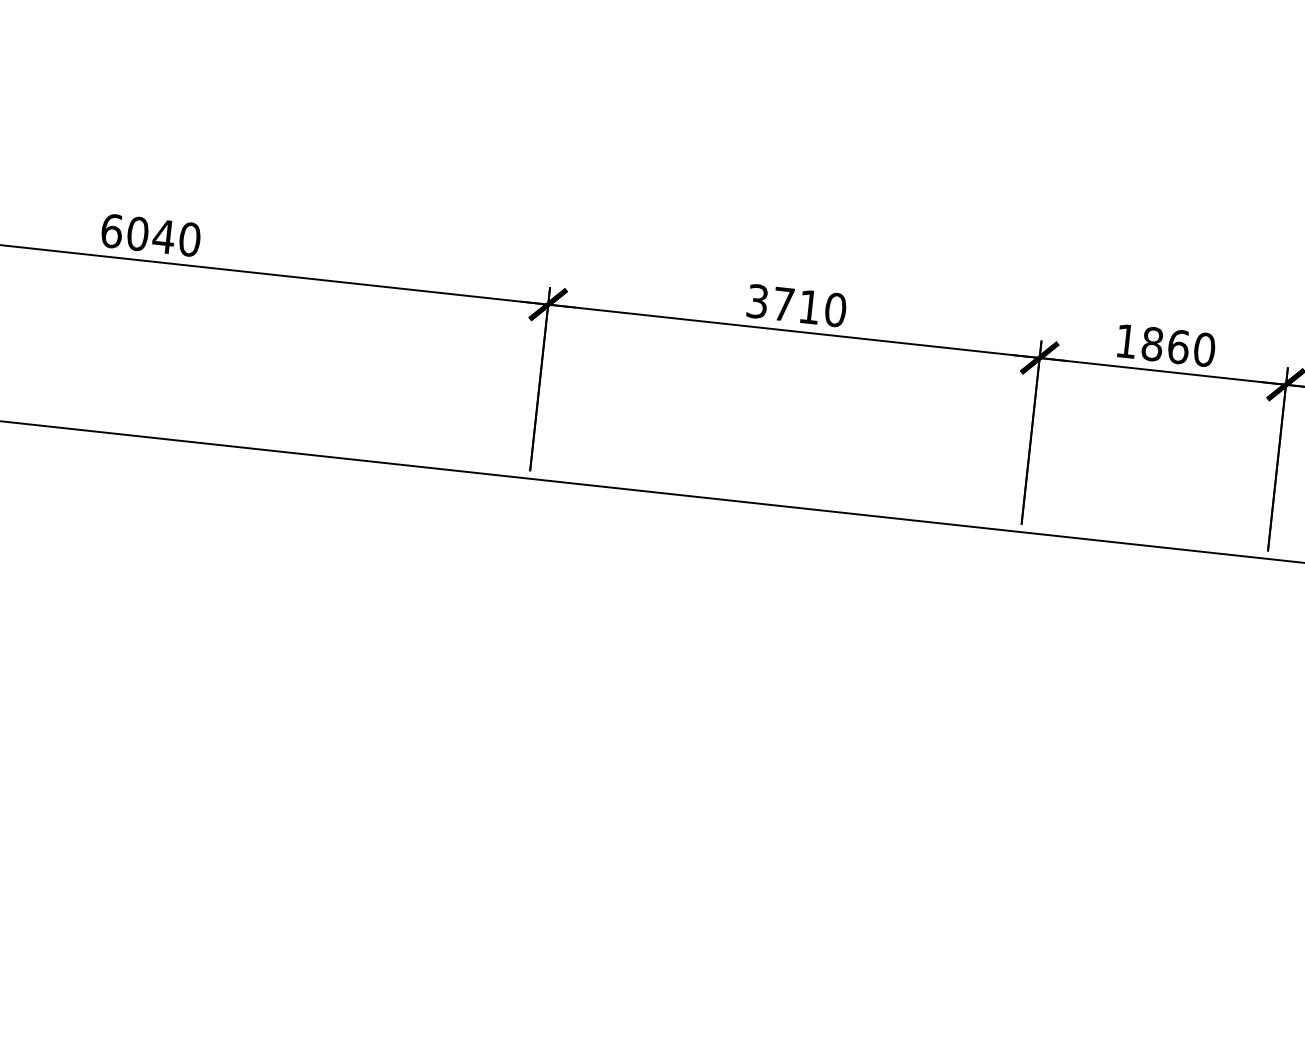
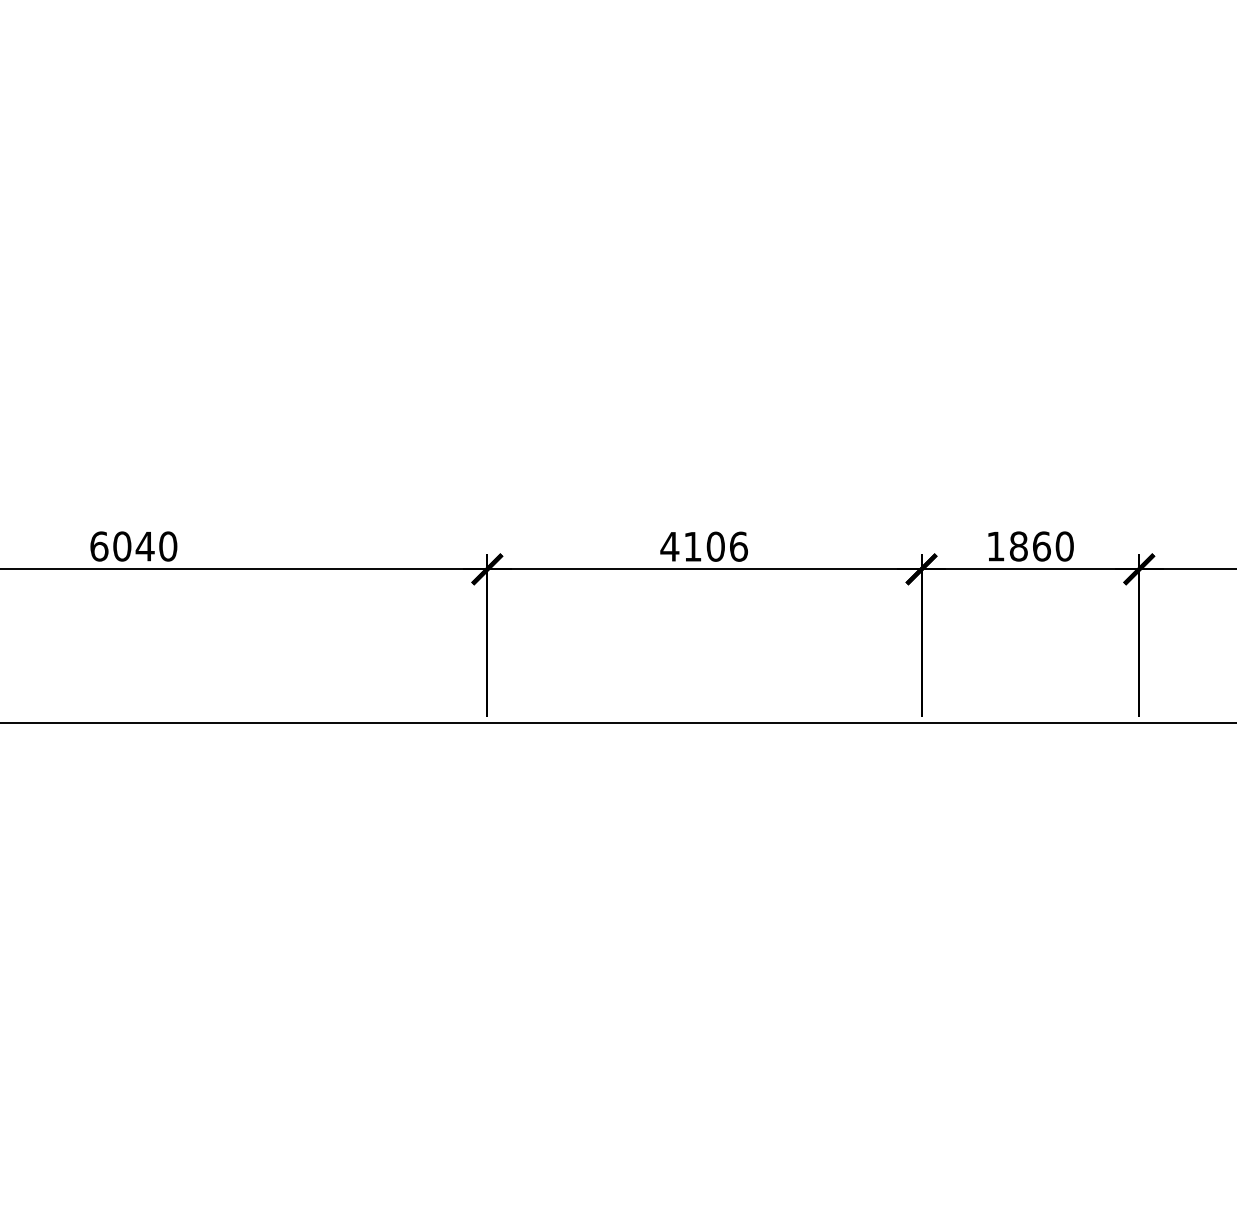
text: (795, 305) -> (703, 546), 3710 -> 4106

